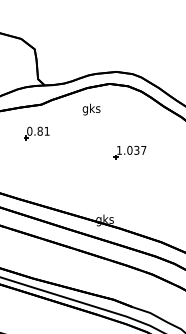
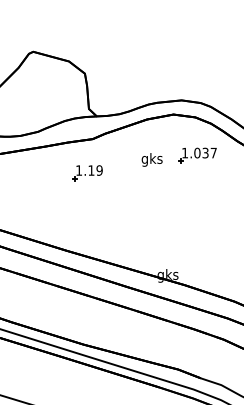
text: (91, 109) -> (151, 159), moved
text: (38, 131) -> (89, 170), 0.81 -> 1.19
part: (129, 152) -> (197, 155), moved

